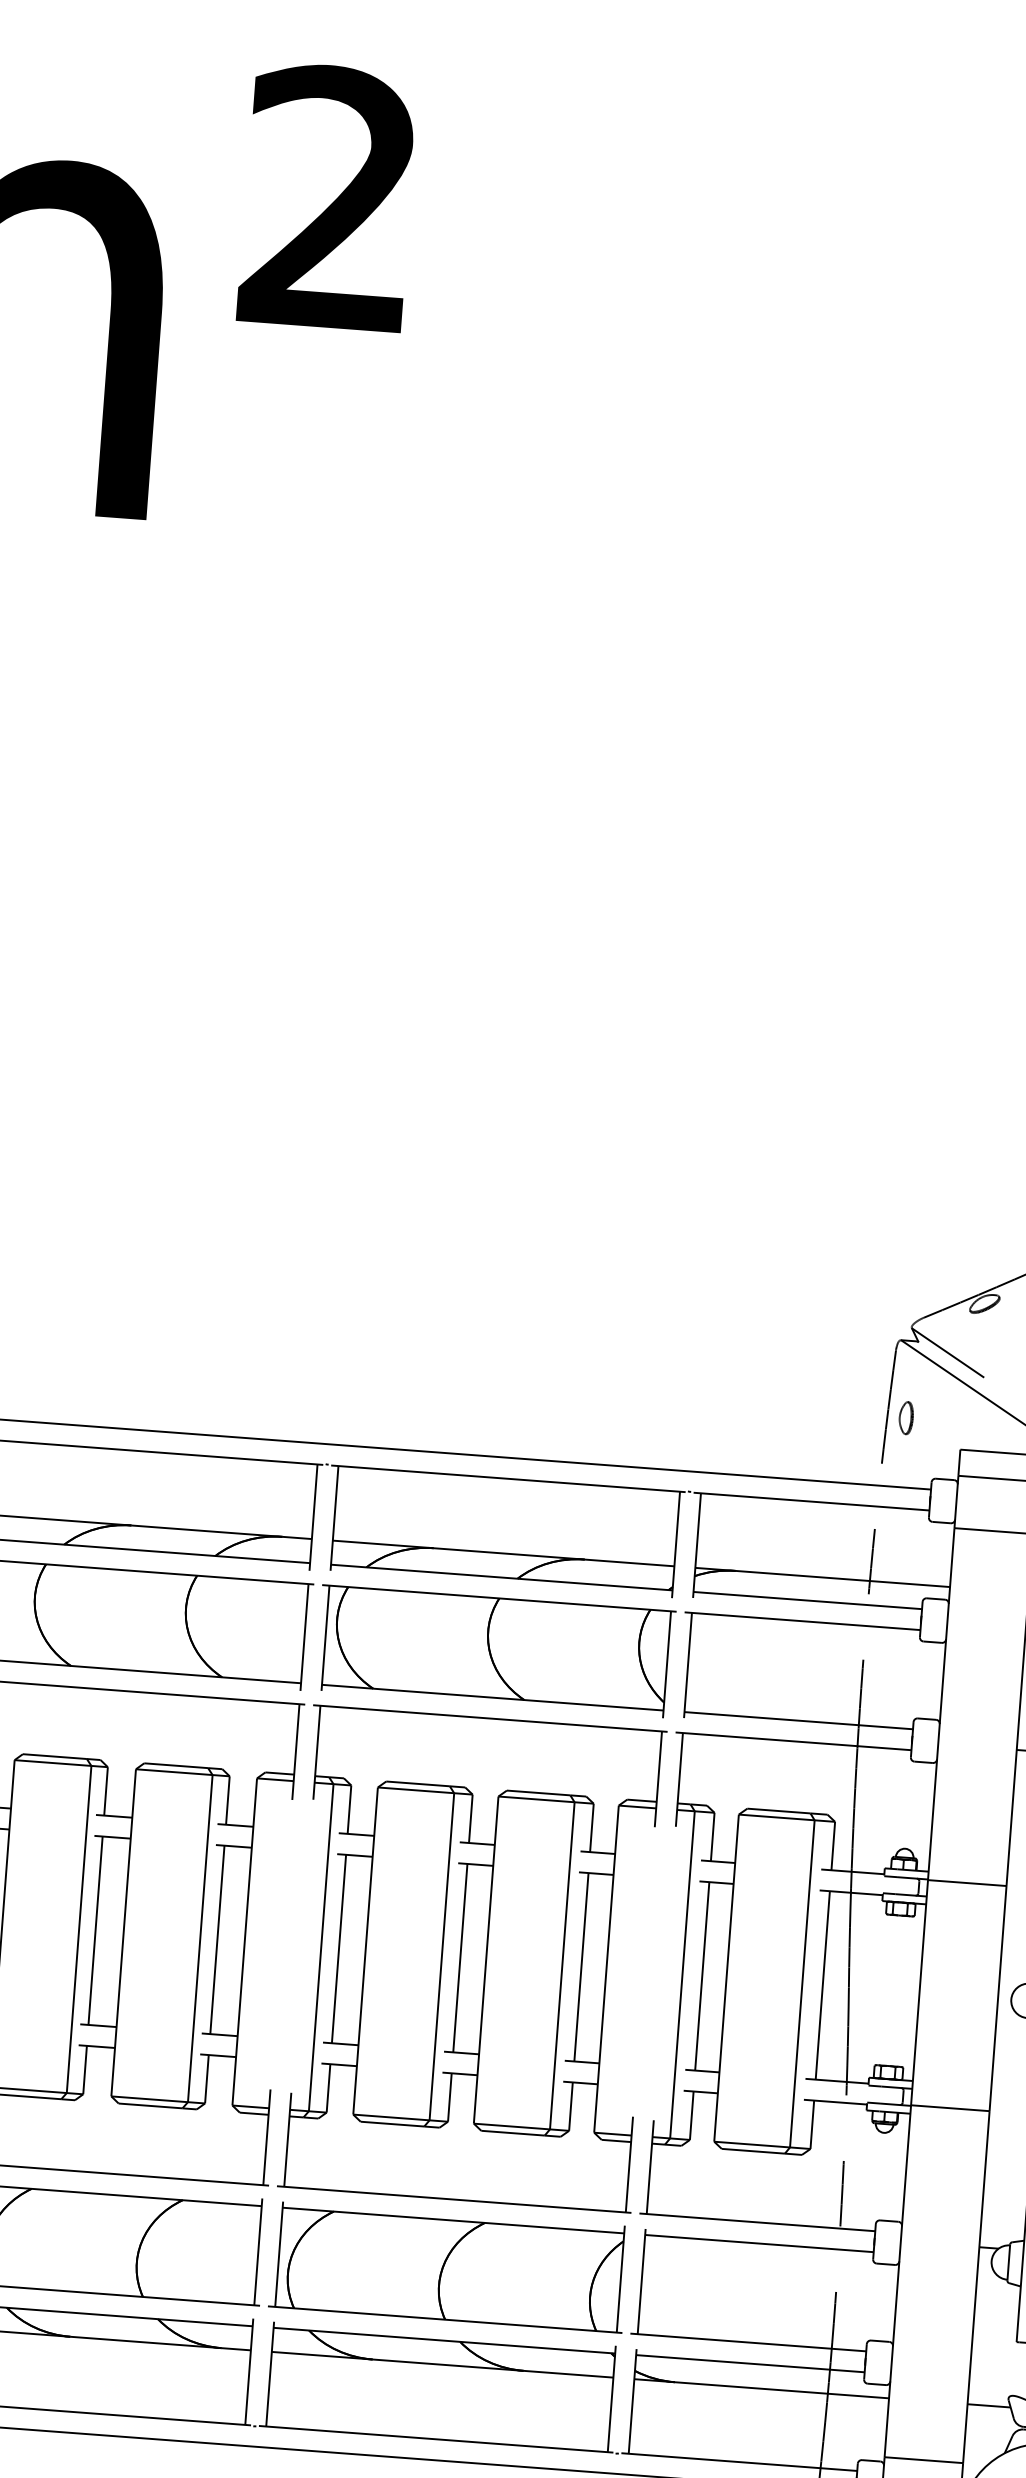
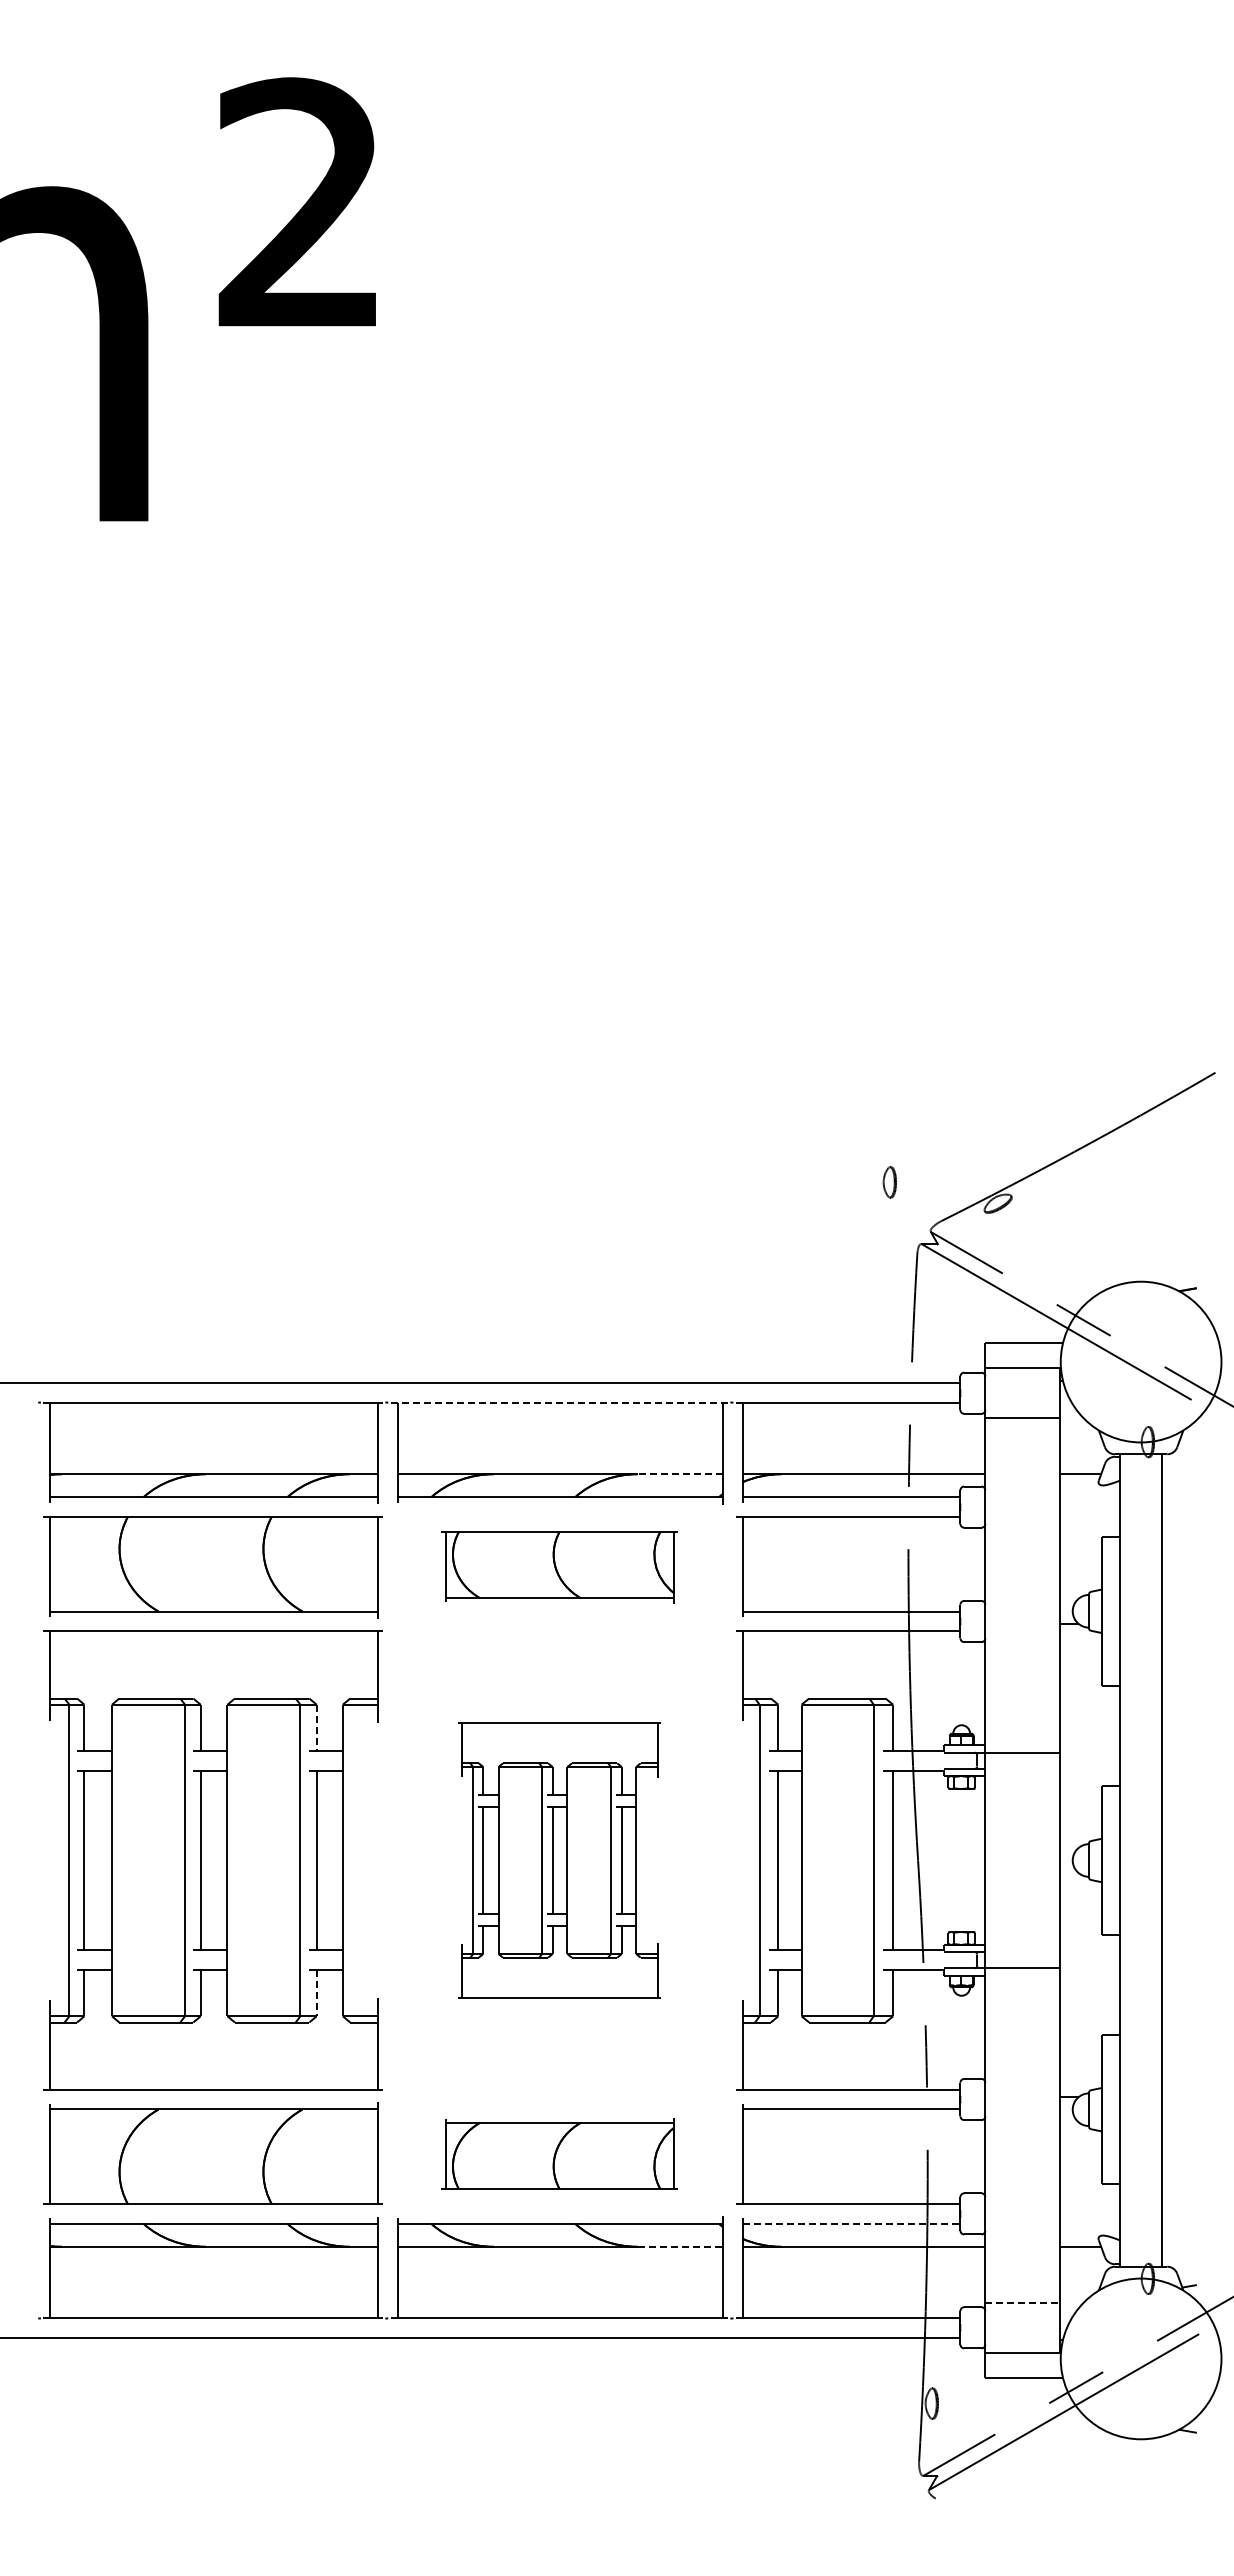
part: (905, 1418) -> (889, 1182), moved
line: (508, 1479) -> (559, 1403), solid -> dashed
line: (629, 1563) -> (680, 1474), solid -> dashed
part: (495, 1651) -> (559, 1567), size x0.7
line: (227, 1801) -> (316, 1728), solid -> dashed
part: (472, 1959) -> (559, 1860), size x0.6
line: (206, 2079) -> (316, 1993), solid -> dashed
part: (449, 2266) -> (559, 2153), size x0.7
line: (750, 2363) -> (851, 2223), solid -> dashed
line: (568, 2373) -> (680, 2246), solid -> dashed
line: (924, 2459) -> (1023, 2302), solid -> dashed

